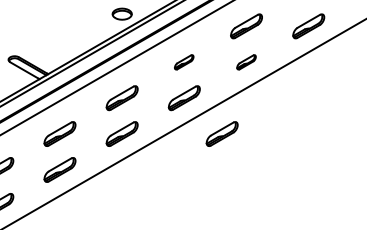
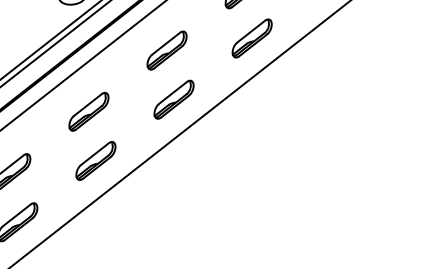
part: (183, 62) -> (165, 51), size x1.67
part: (246, 62) -> (252, 38), size x1.67
part: (221, 133) -> (231, 140), removed

